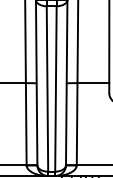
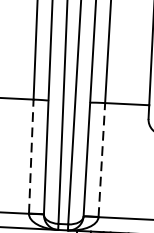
line: (26, 123) -> (31, 155), solid -> dashed
line: (77, 123) -> (102, 159), solid -> dashed

